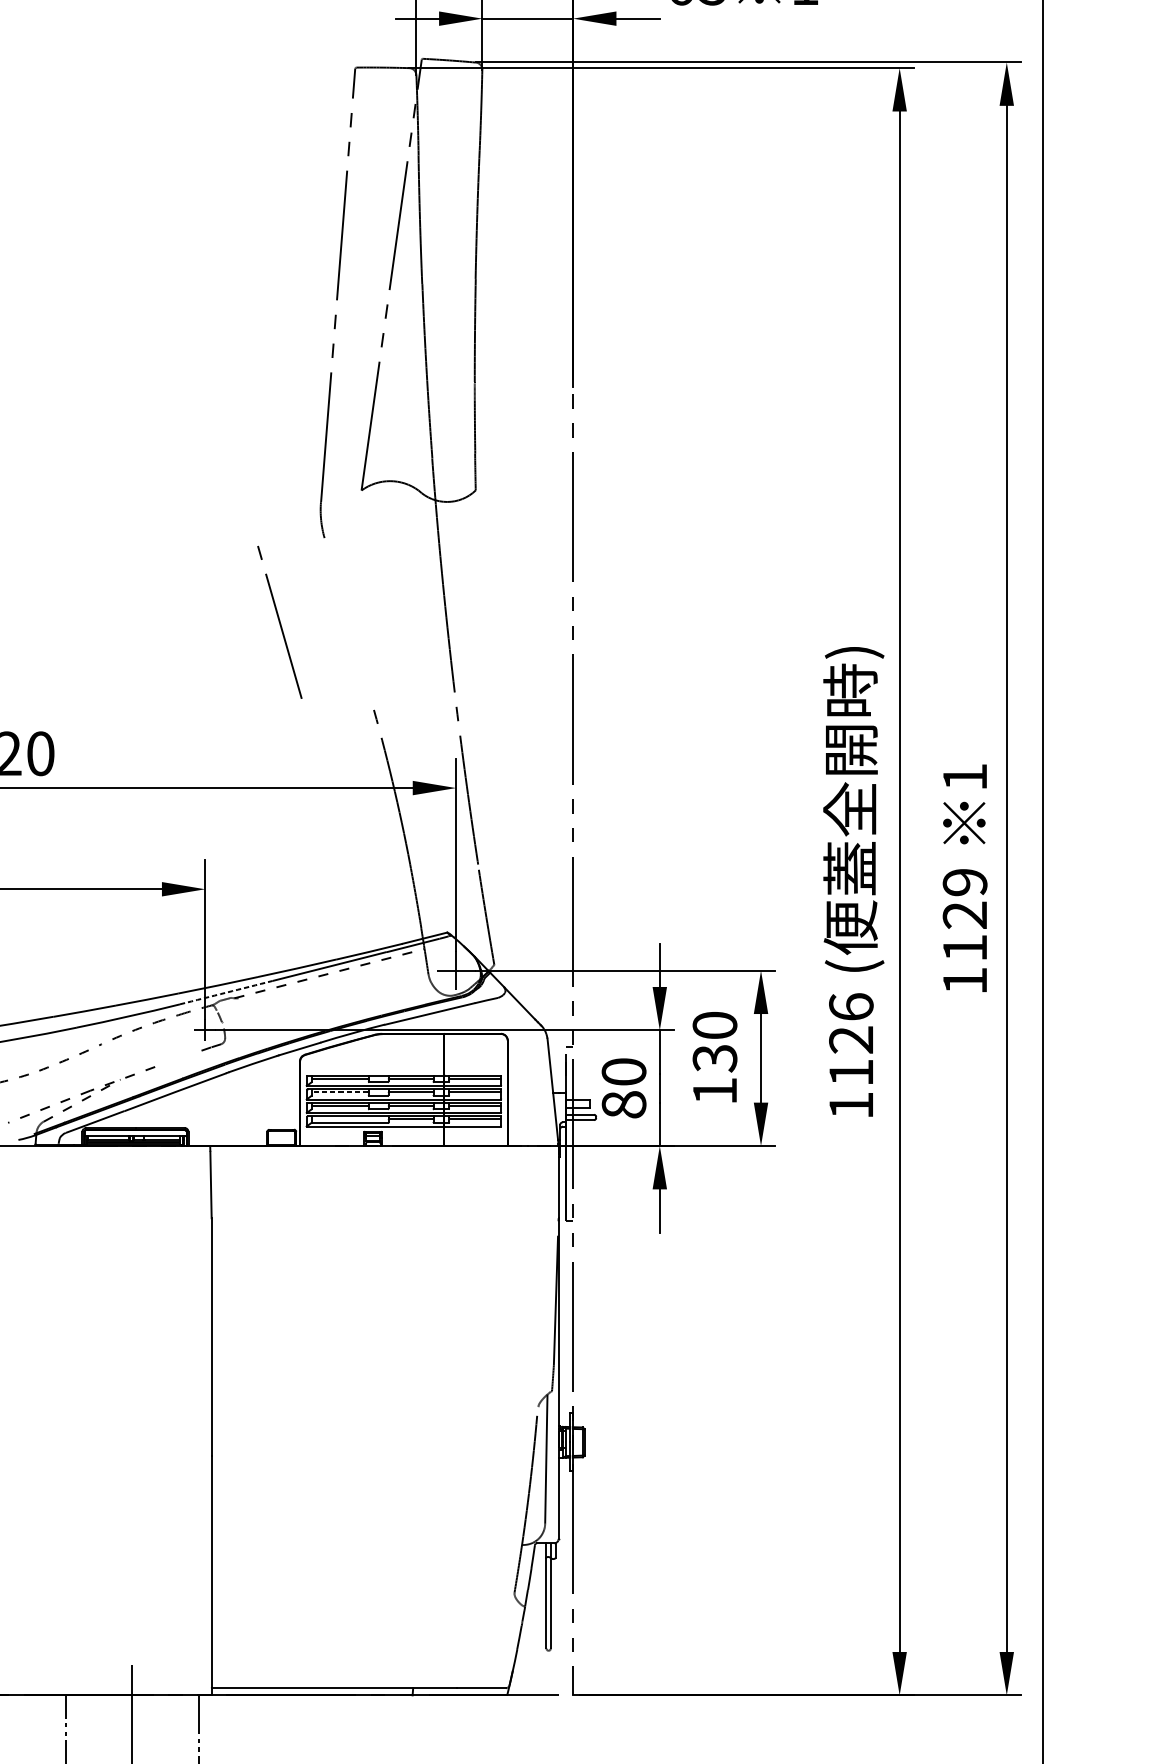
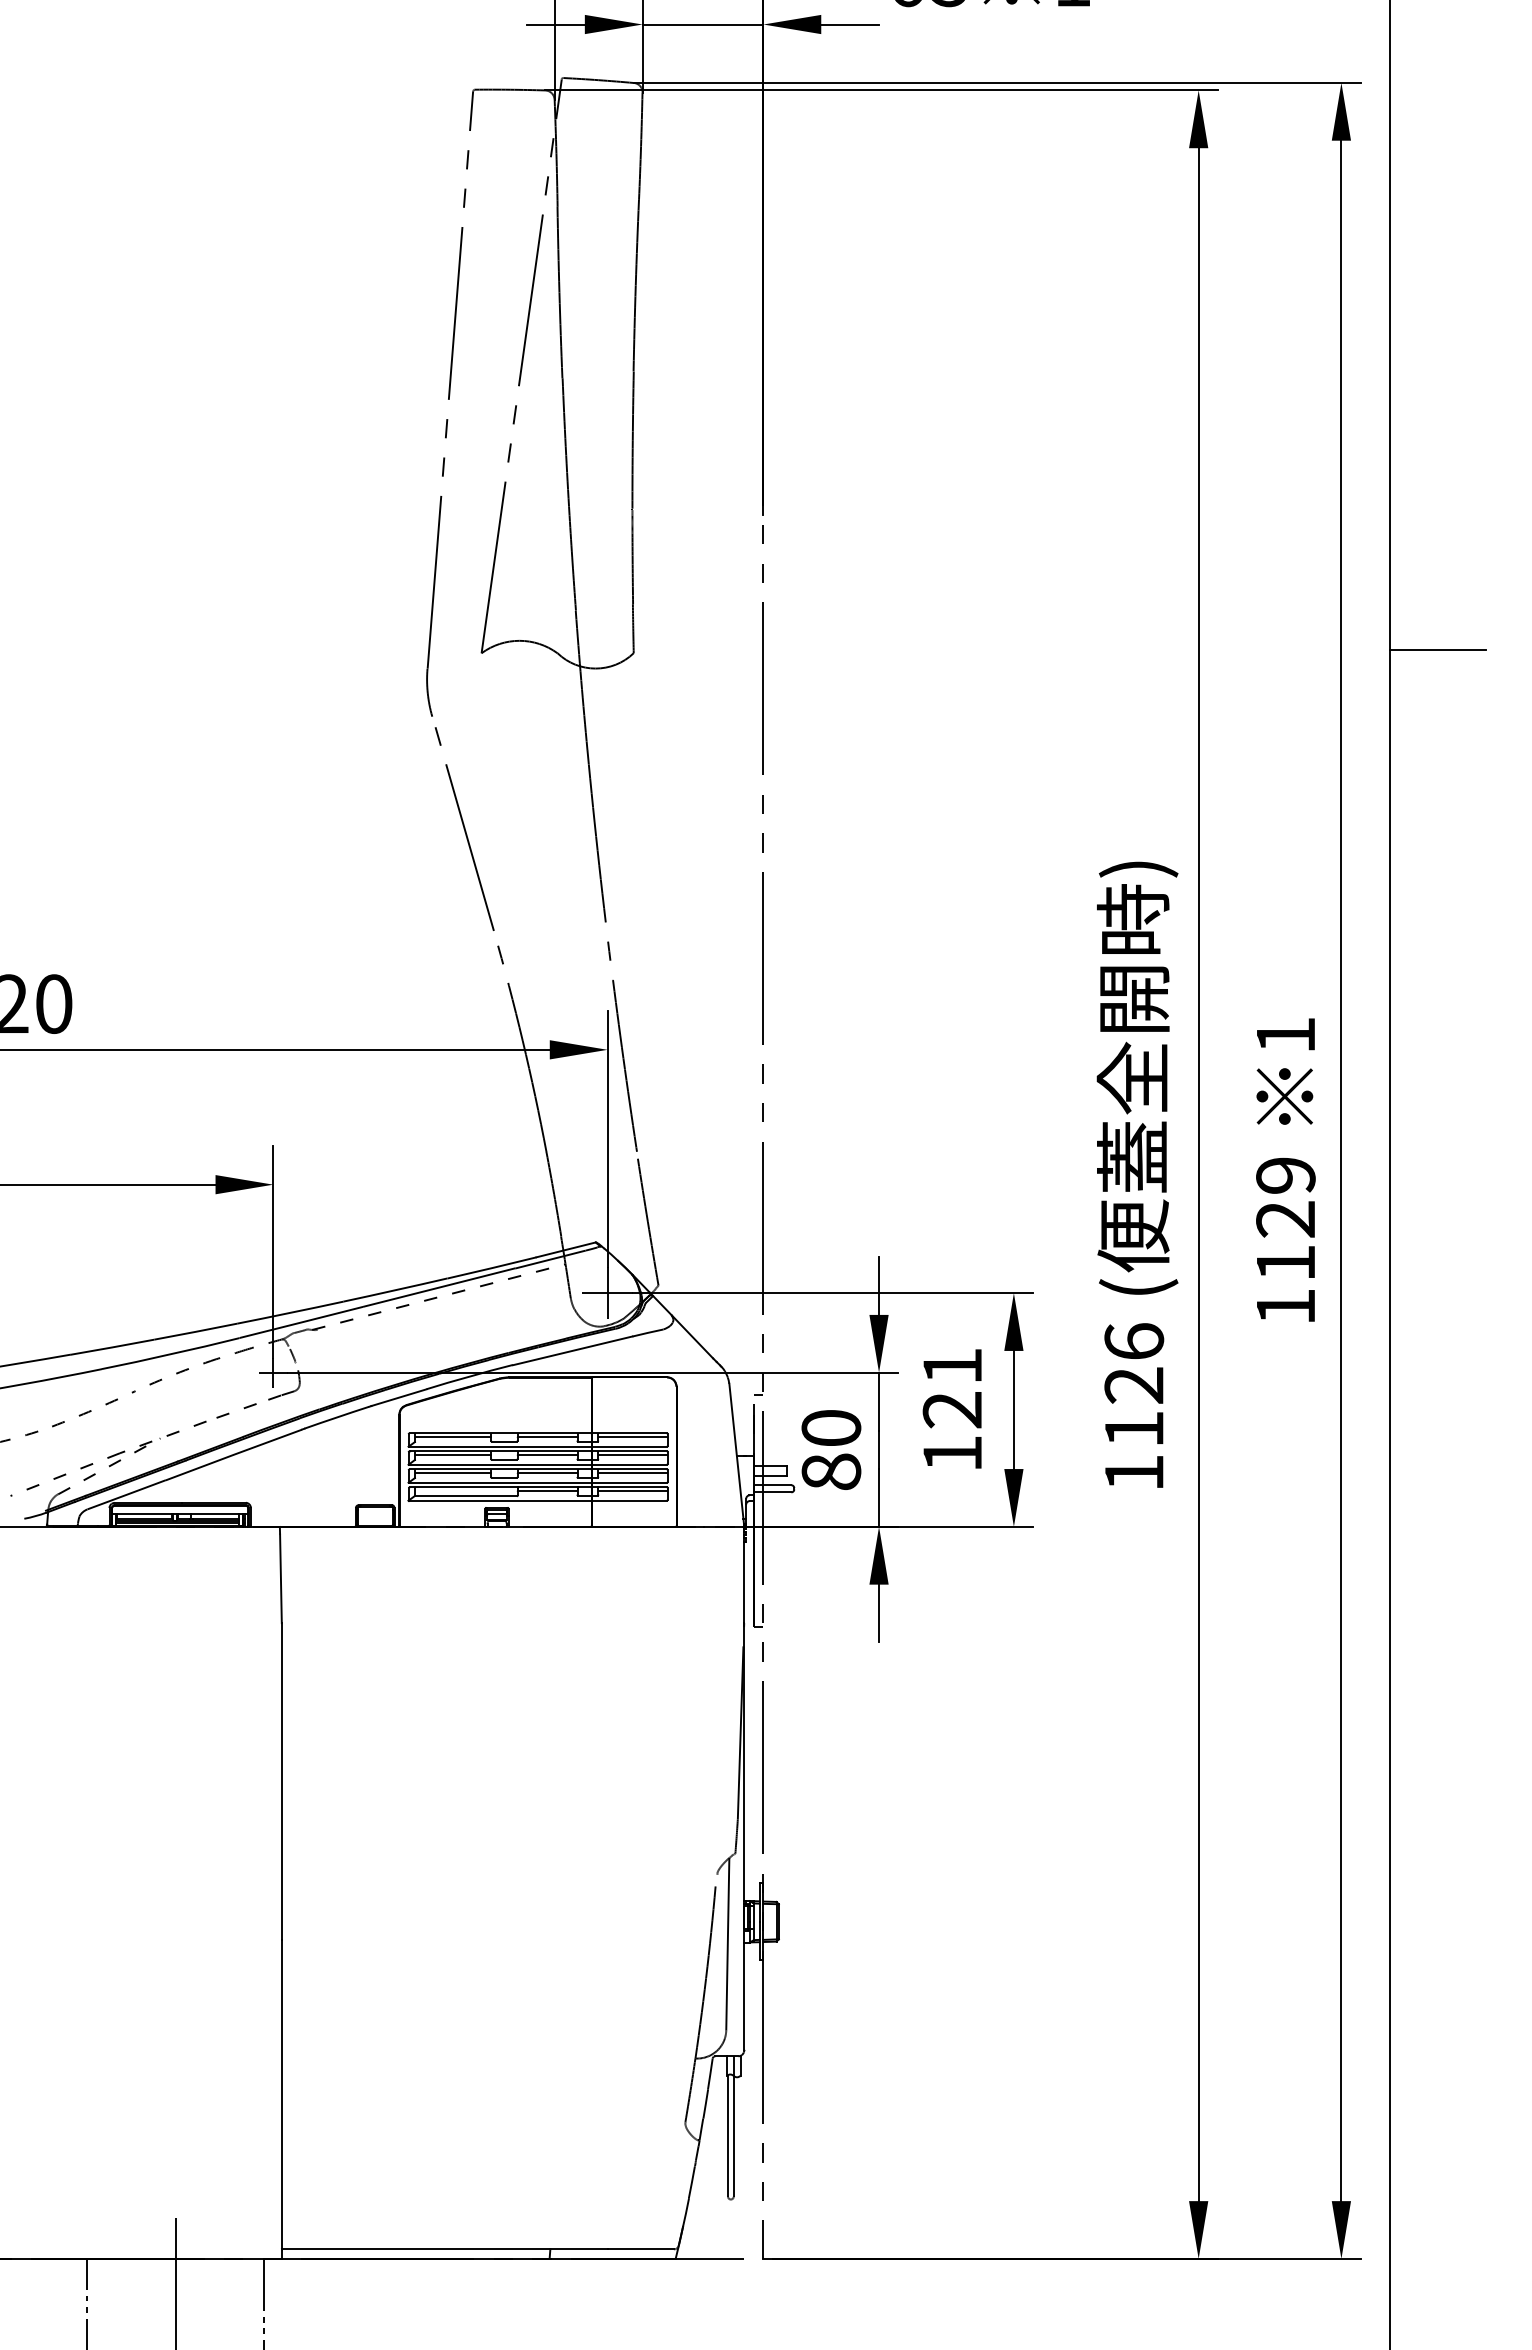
line: (1078, 488) -> (1437, 650), added
line: (279, 621) -> (464, 828), moved
arc: (226, 992) -> (301, 1322), dashed -> solid
text: (714, 1042) -> (952, 1388), 130 -> 121
line: (182, 1056) -> (243, 1407), added
line: (339, 1092) -> (452, 1455), dashed -> solid

